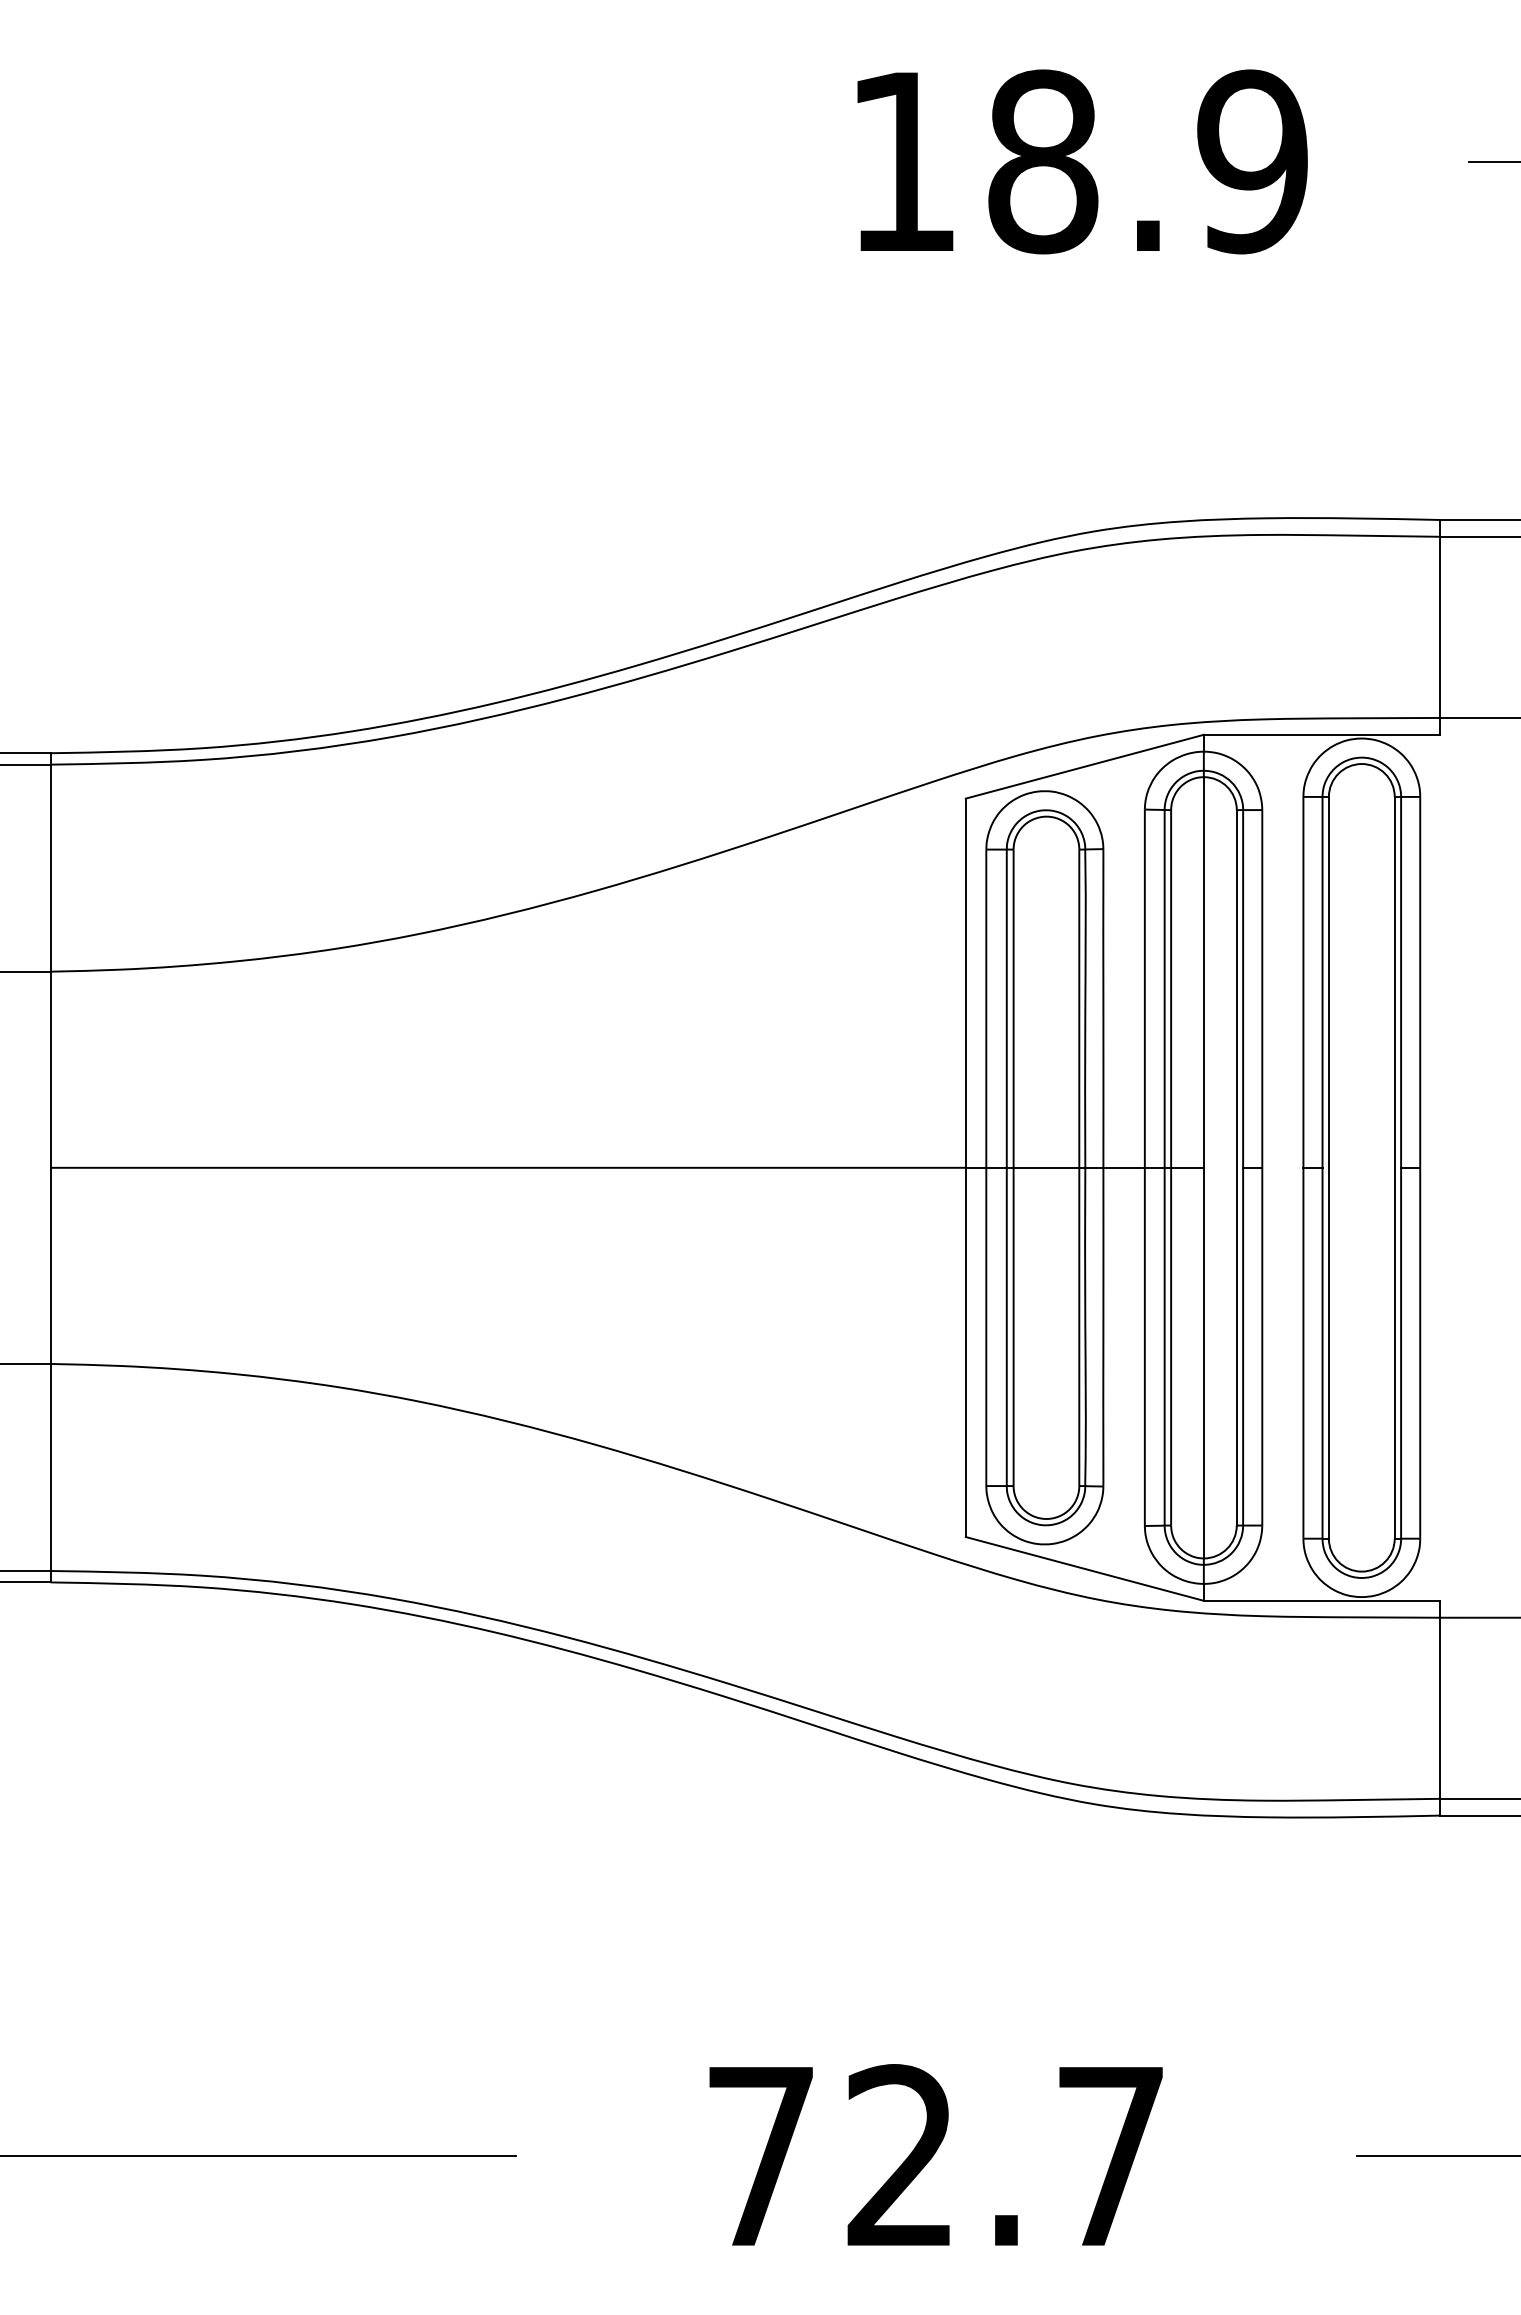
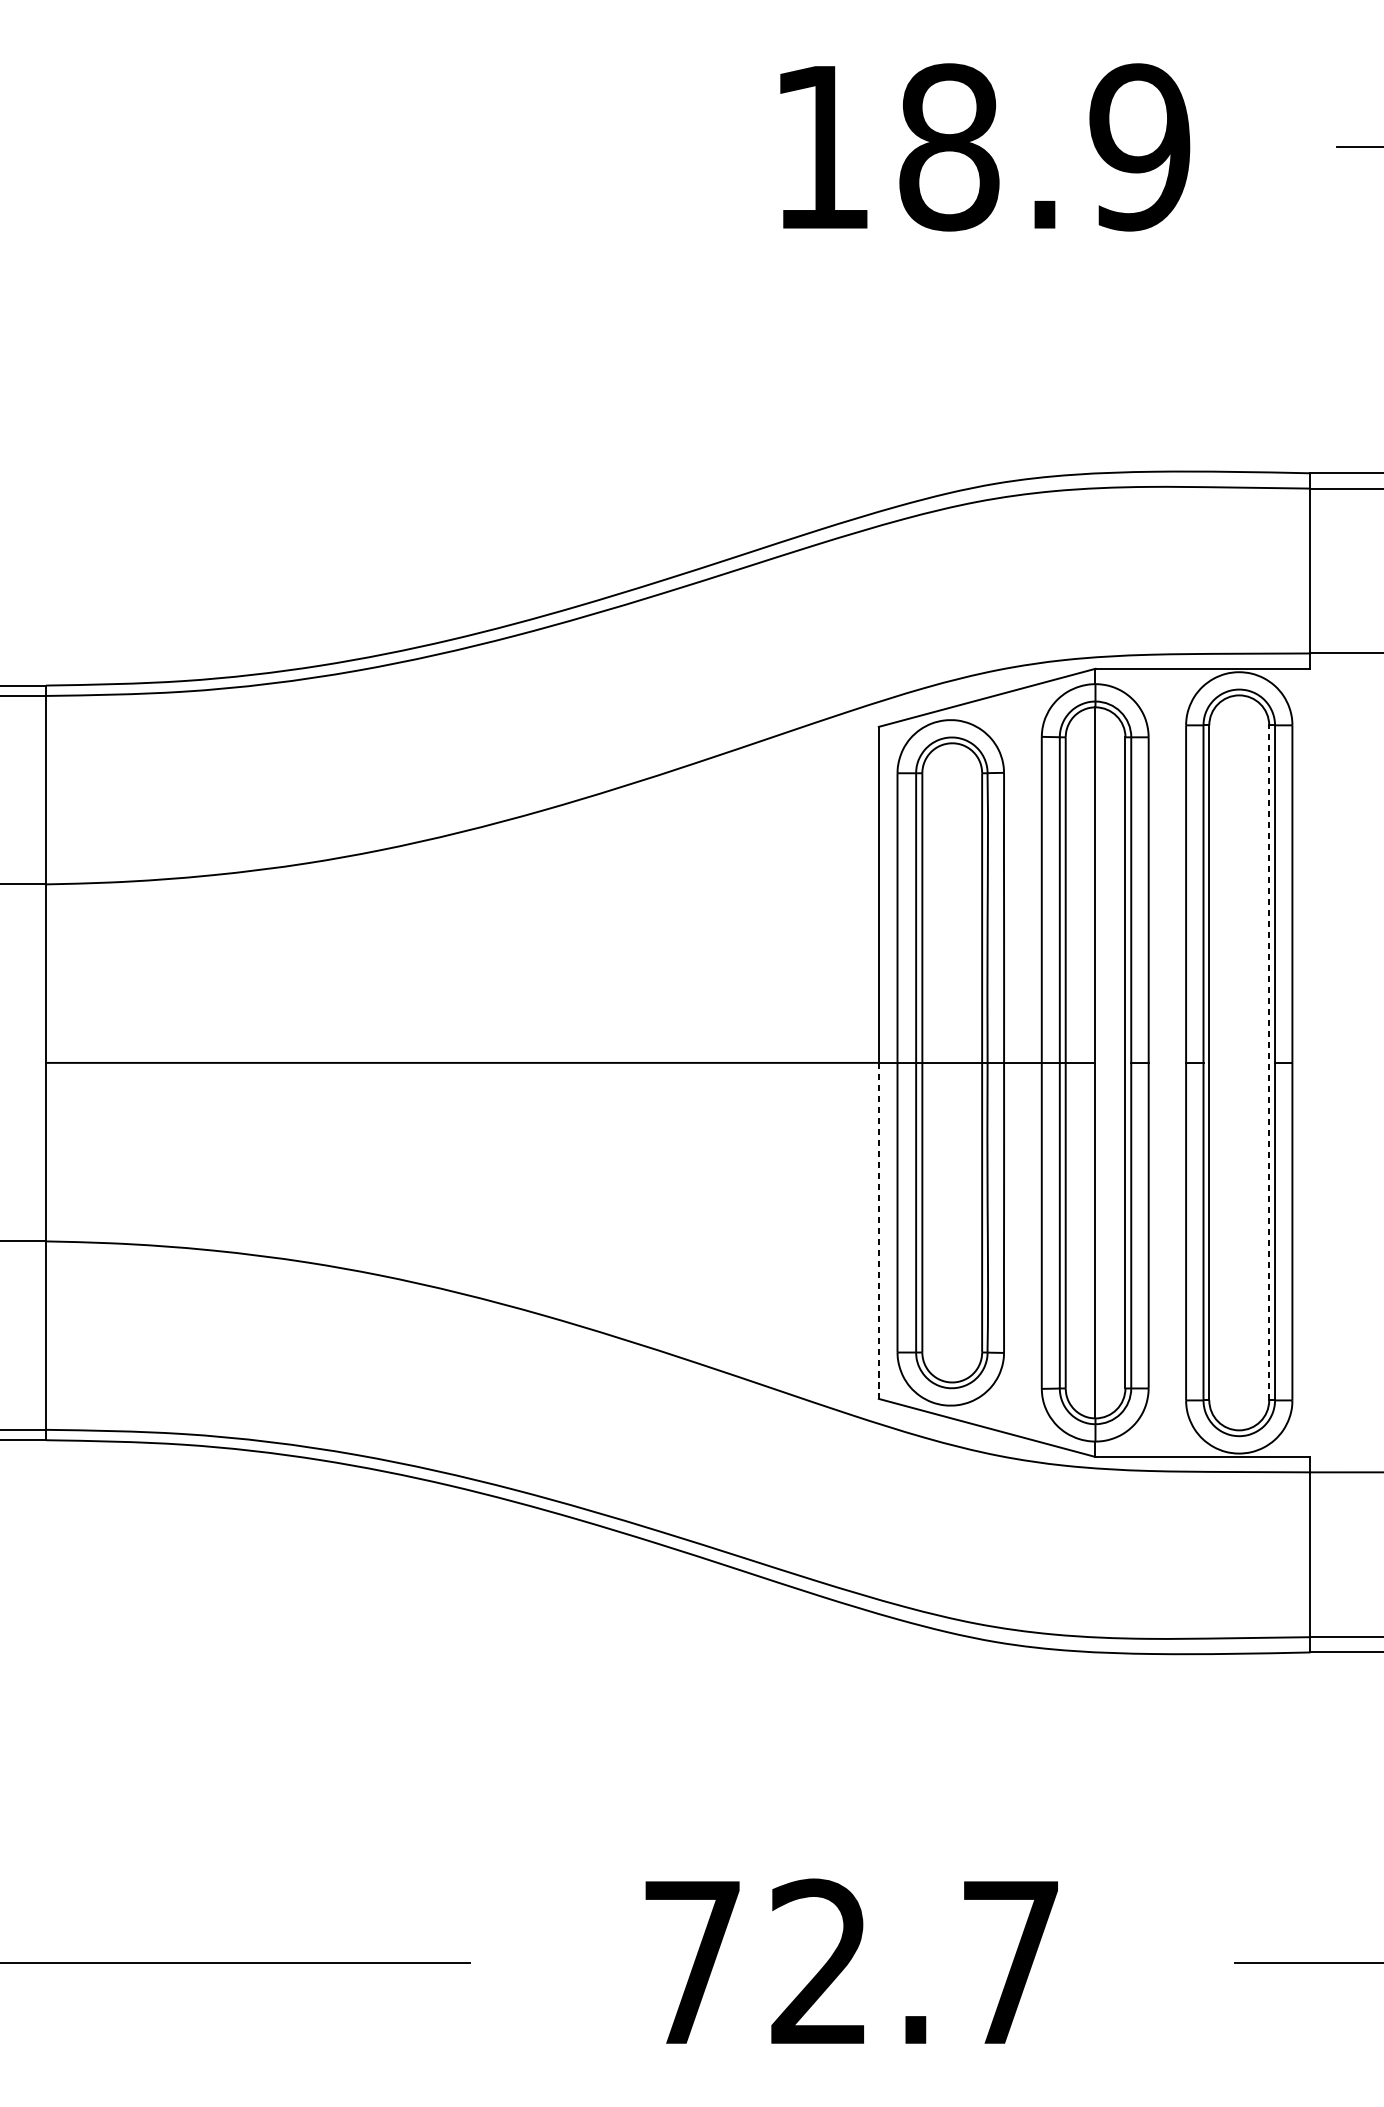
line: (1394, 1167) -> (1269, 1062), solid -> dashed
line: (965, 1352) -> (878, 1230), solid -> dashed

